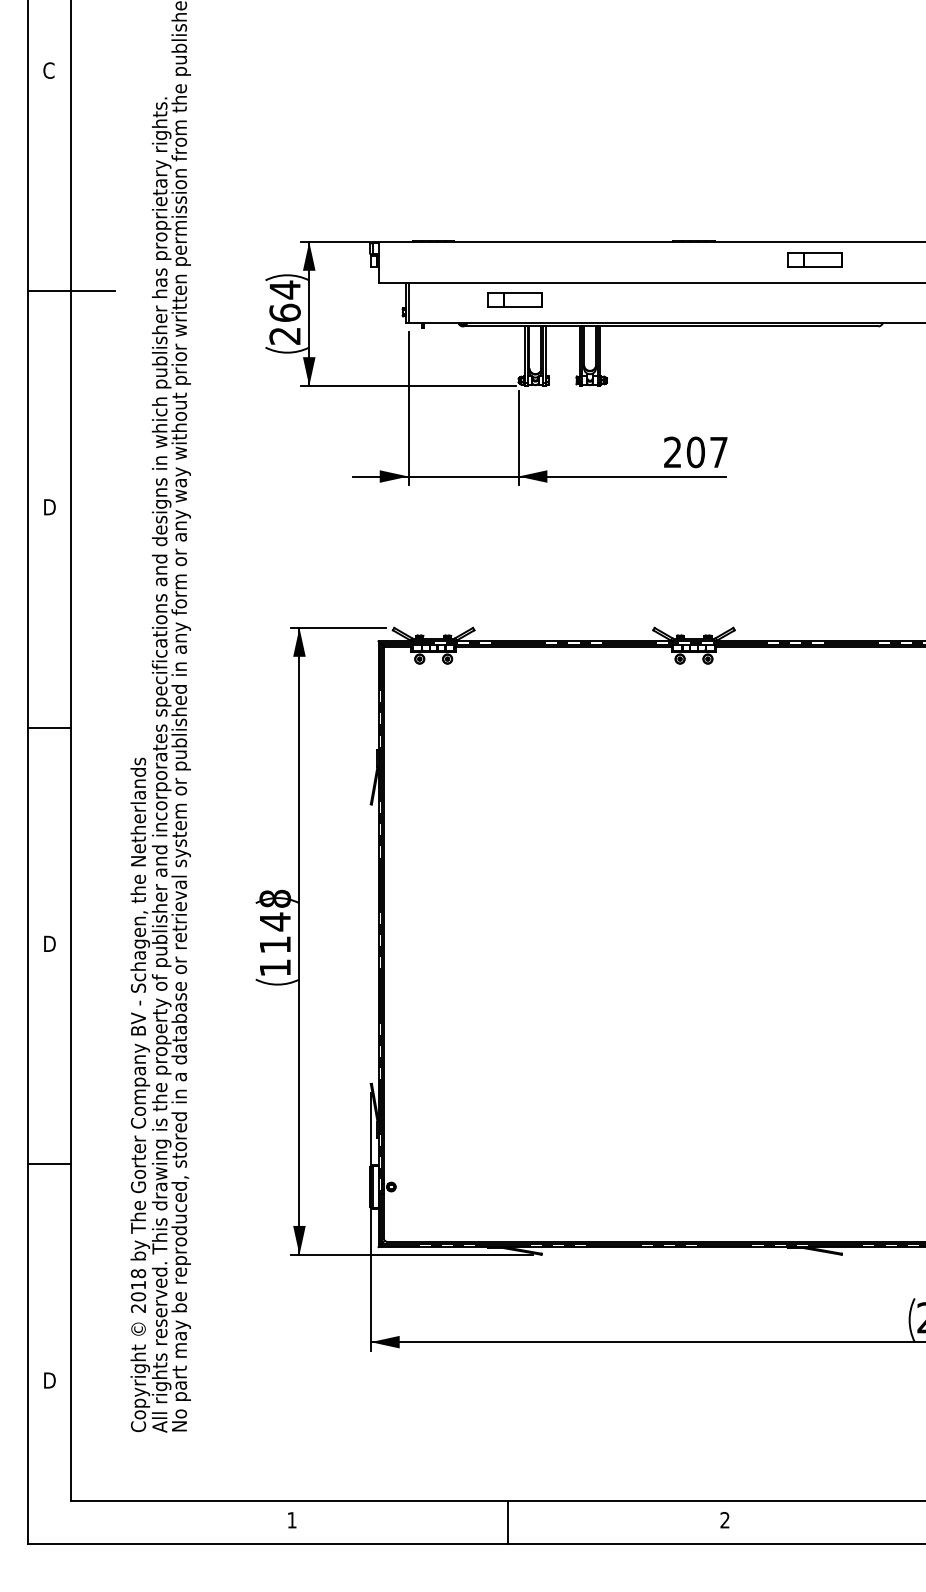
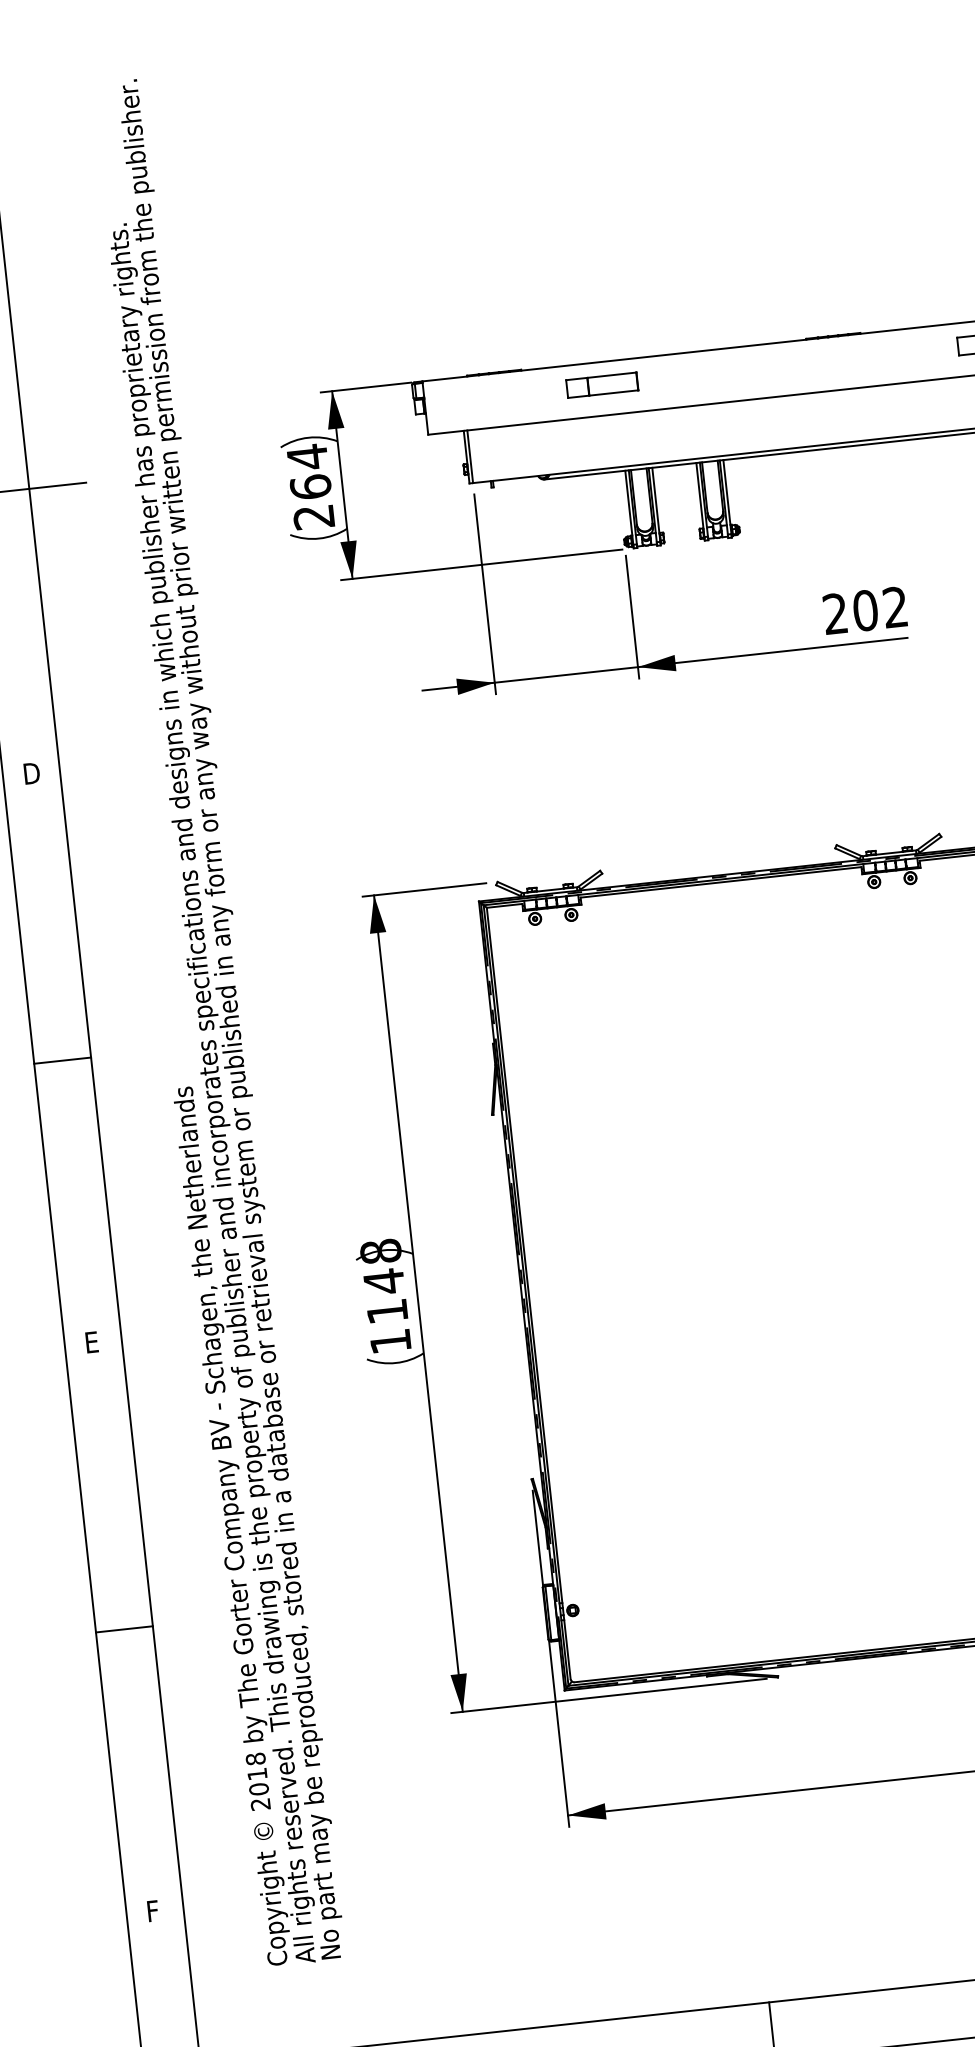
part: (514, 299) -> (602, 385), moved
text: (718, 451) -> (894, 606), 207 -> 202
text: (49, 943) -> (93, 1341), D -> E
text: (49, 1380) -> (154, 1910), D -> F

